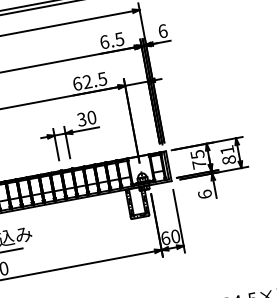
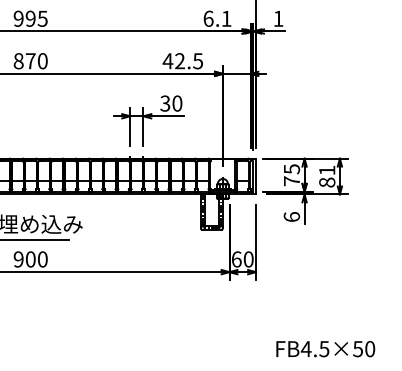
text: (162, 30) -> (278, 18), 6 -> 1
text: (119, 39) -> (226, 18), 6.5 -> 6.1
text: (77, 84) -> (167, 61), 62.5 -> 42.5

